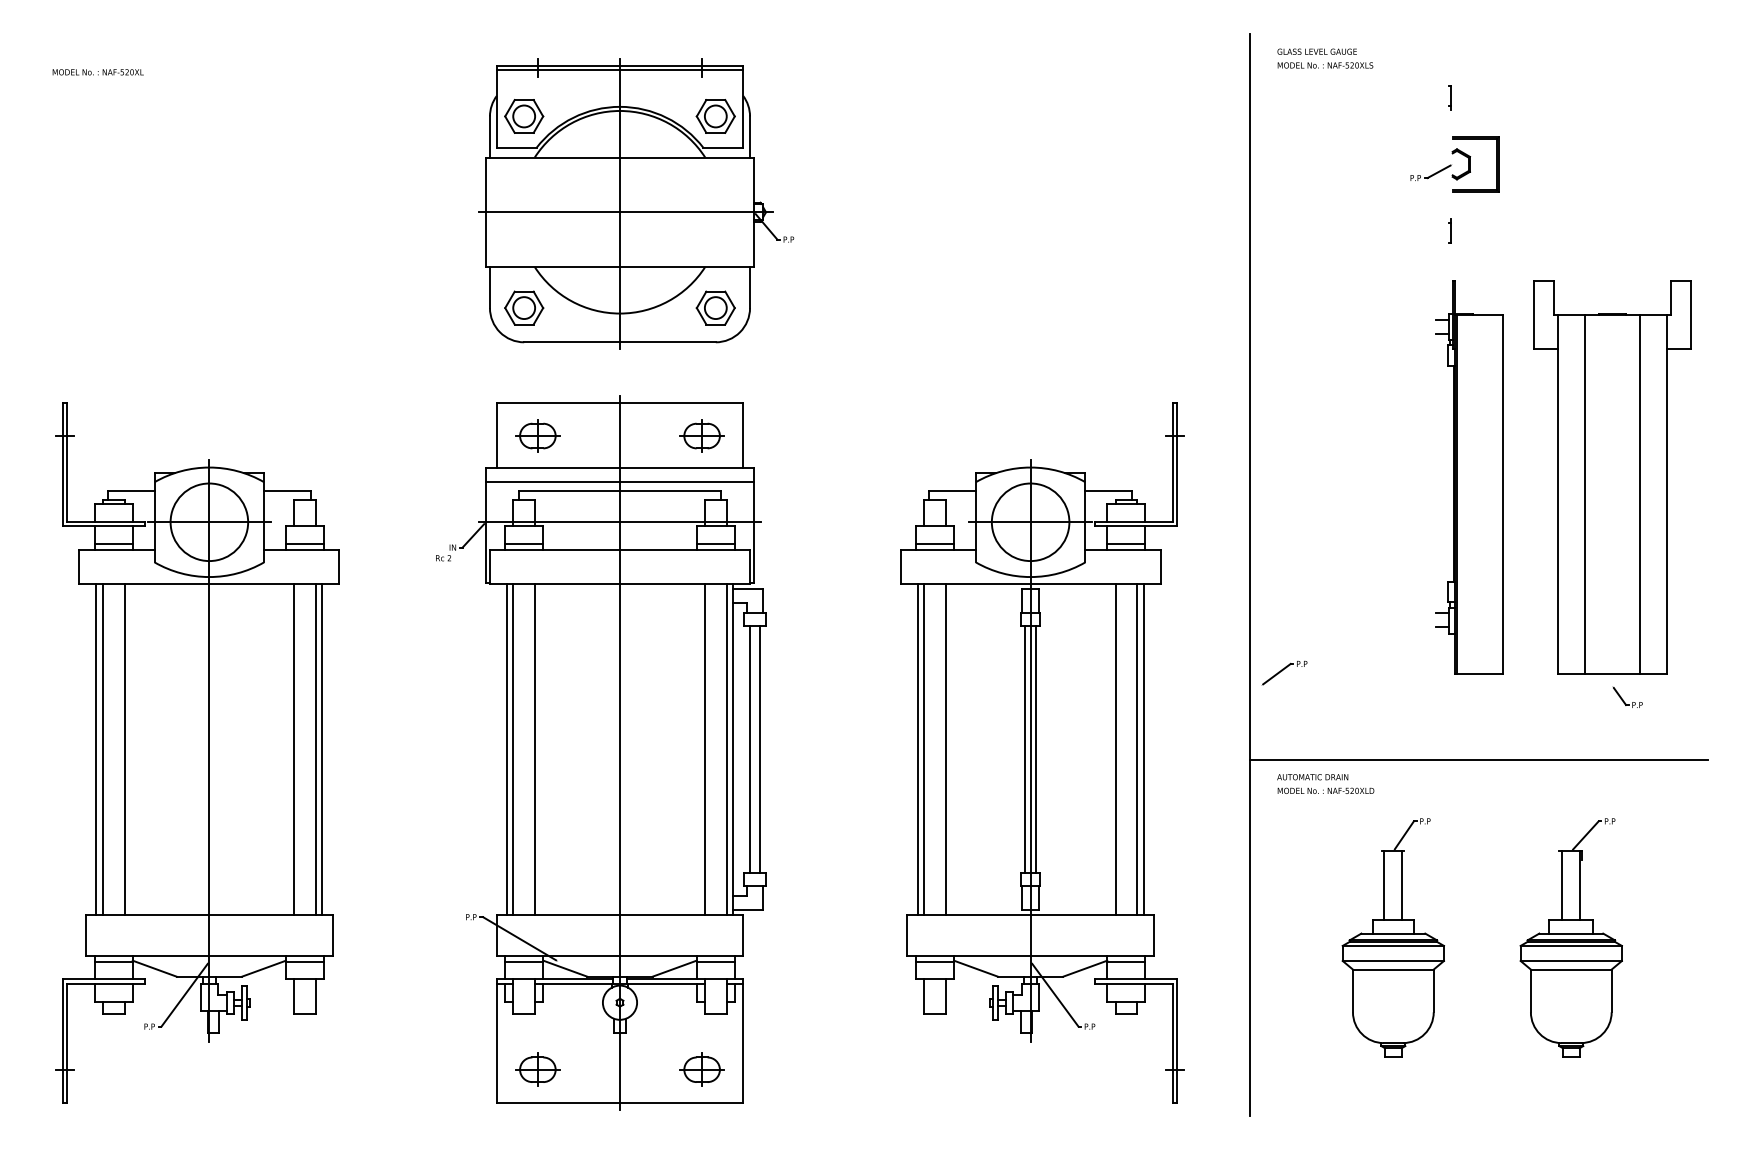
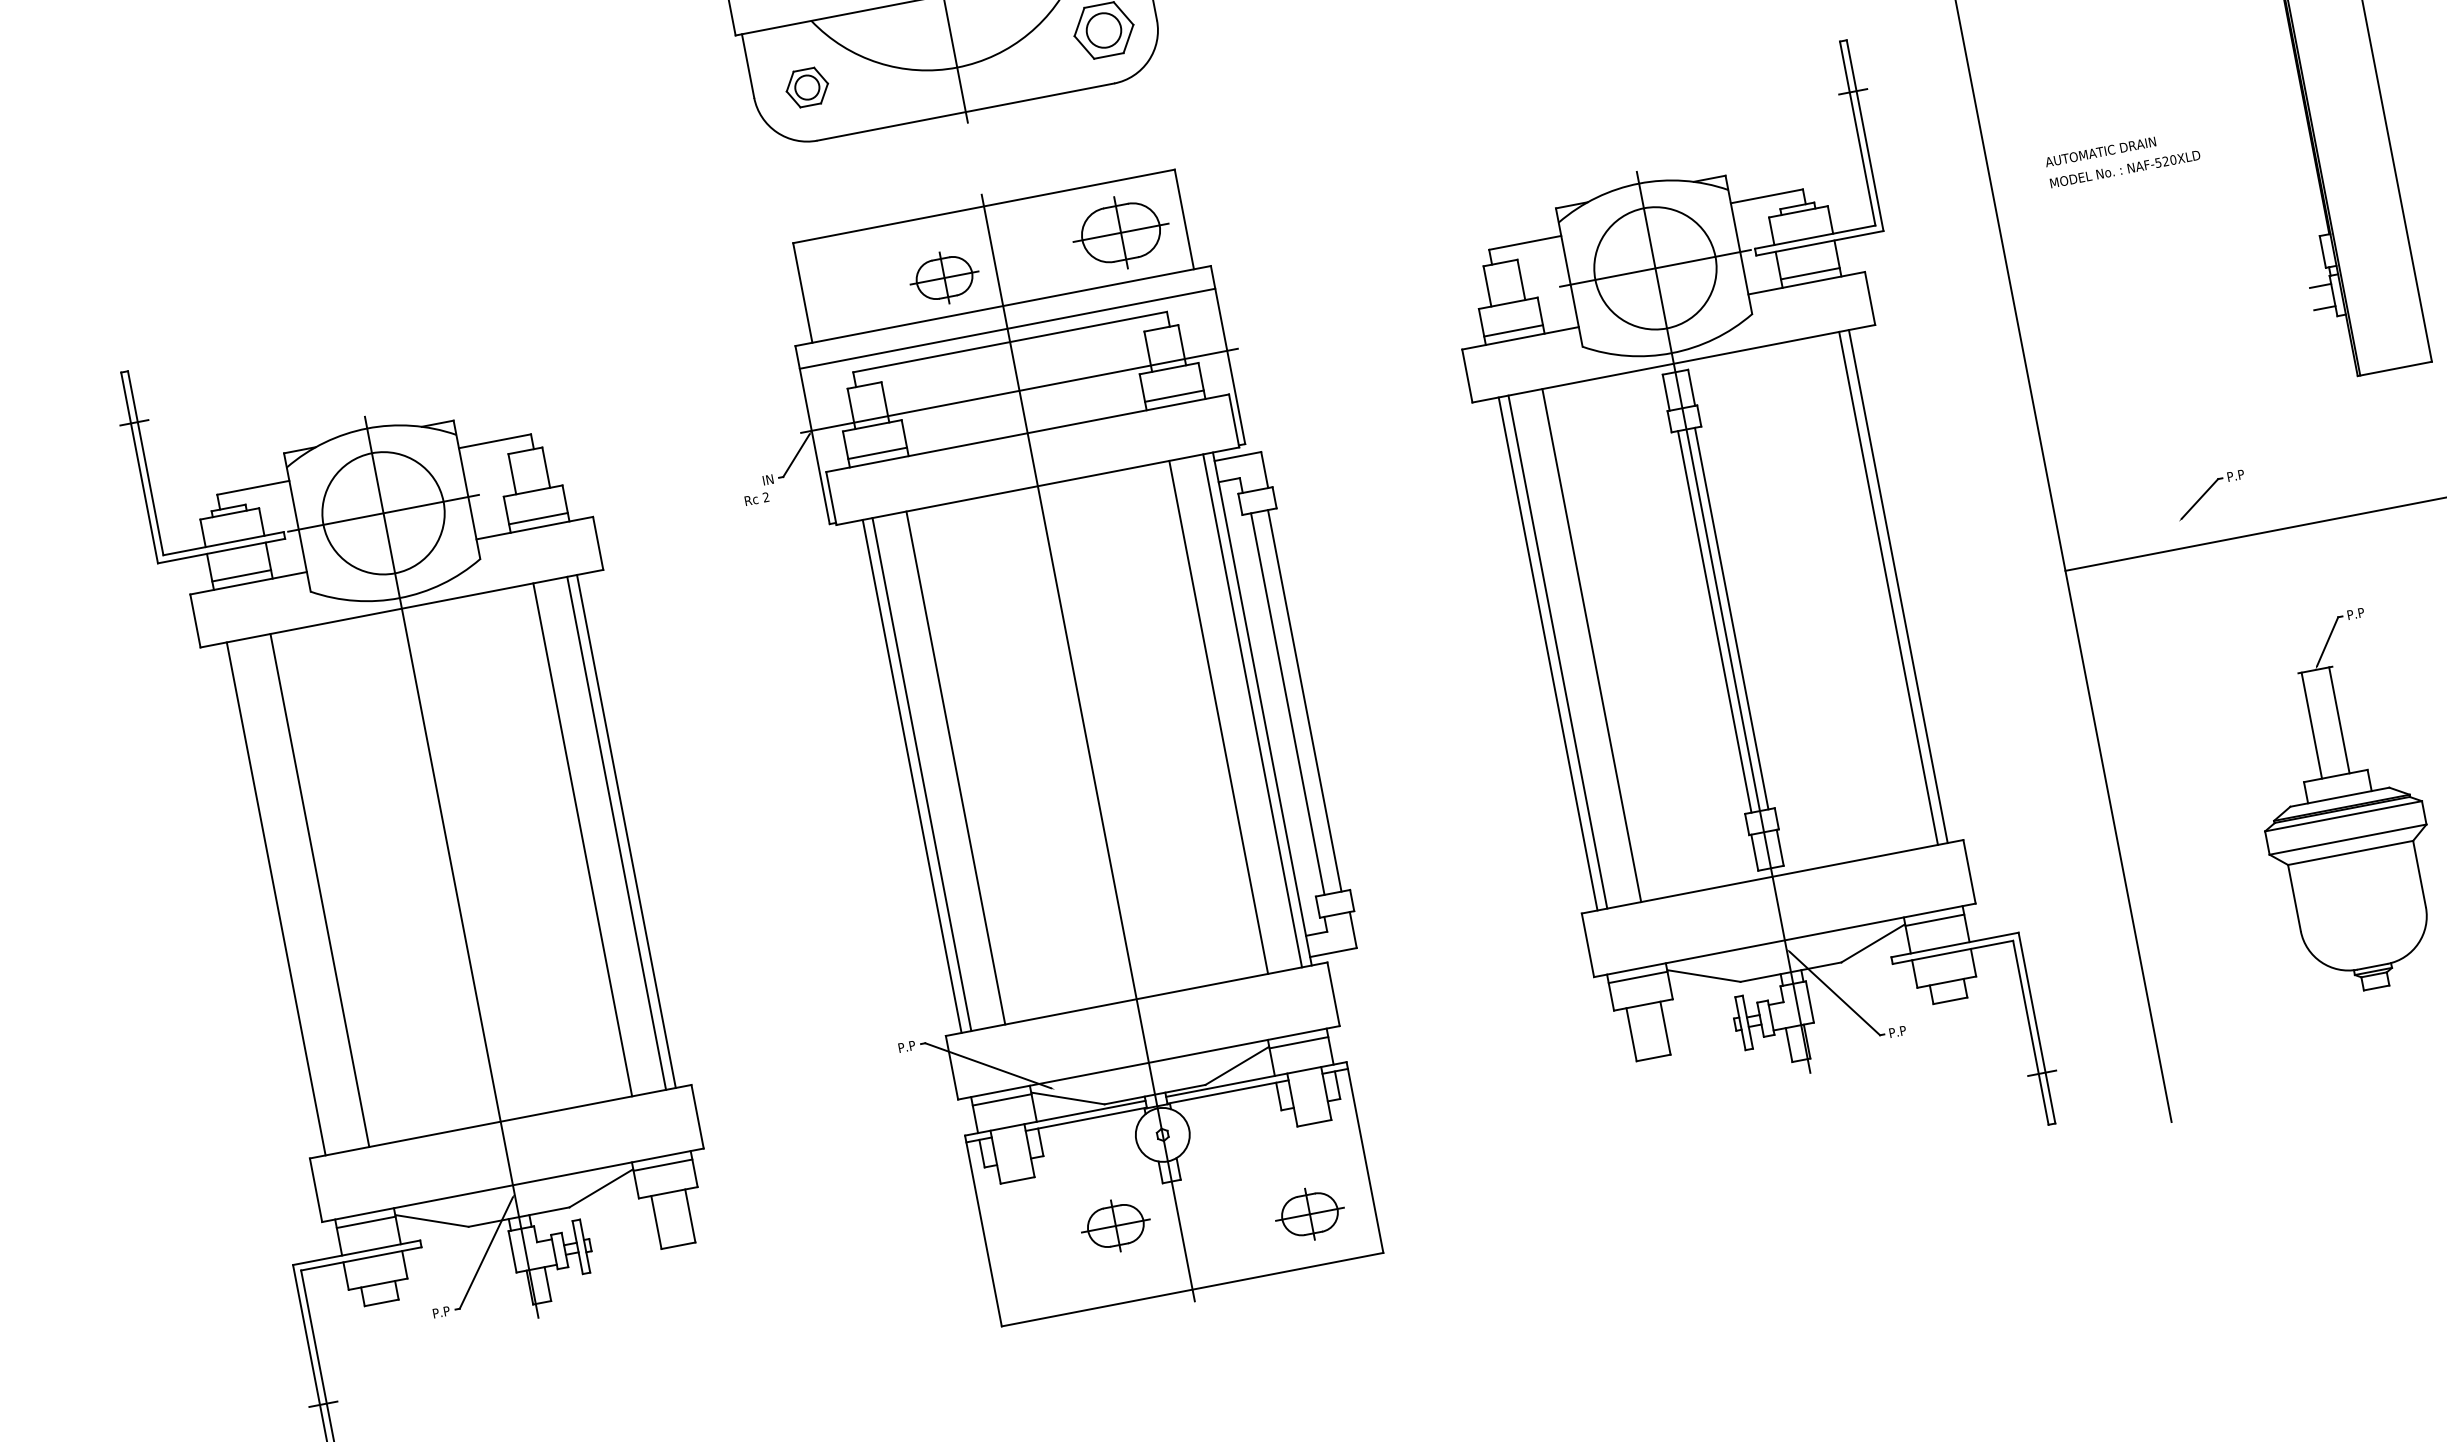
part: (524, 307) -> (807, 86), size x0.7
part: (537, 435) -> (943, 277), moved
part: (701, 435) -> (1119, 232), size x1.4
part: (1284, 673) -> (2211, 495), moved
line: (102, 749) -> (285, 897), removed
line: (1115, 749) -> (1854, 594), removed
text: (1325, 783) -> (2122, 157), moved
part: (537, 1069) -> (1115, 1225), moved

